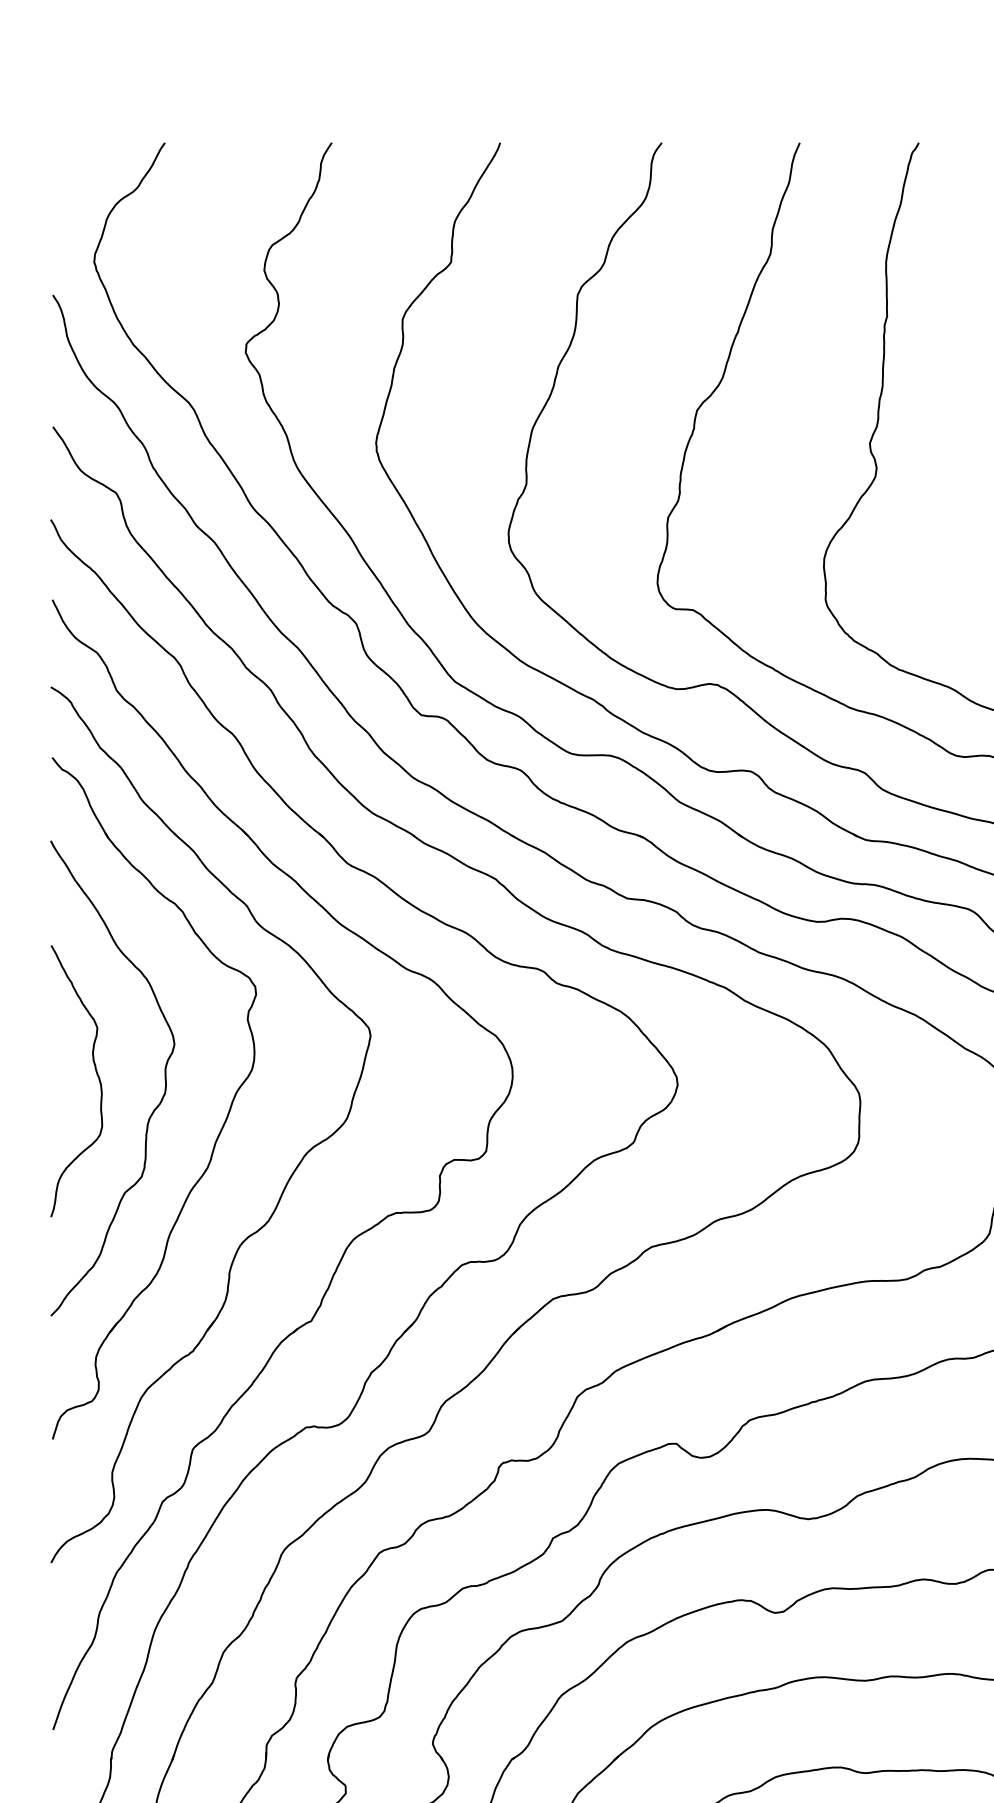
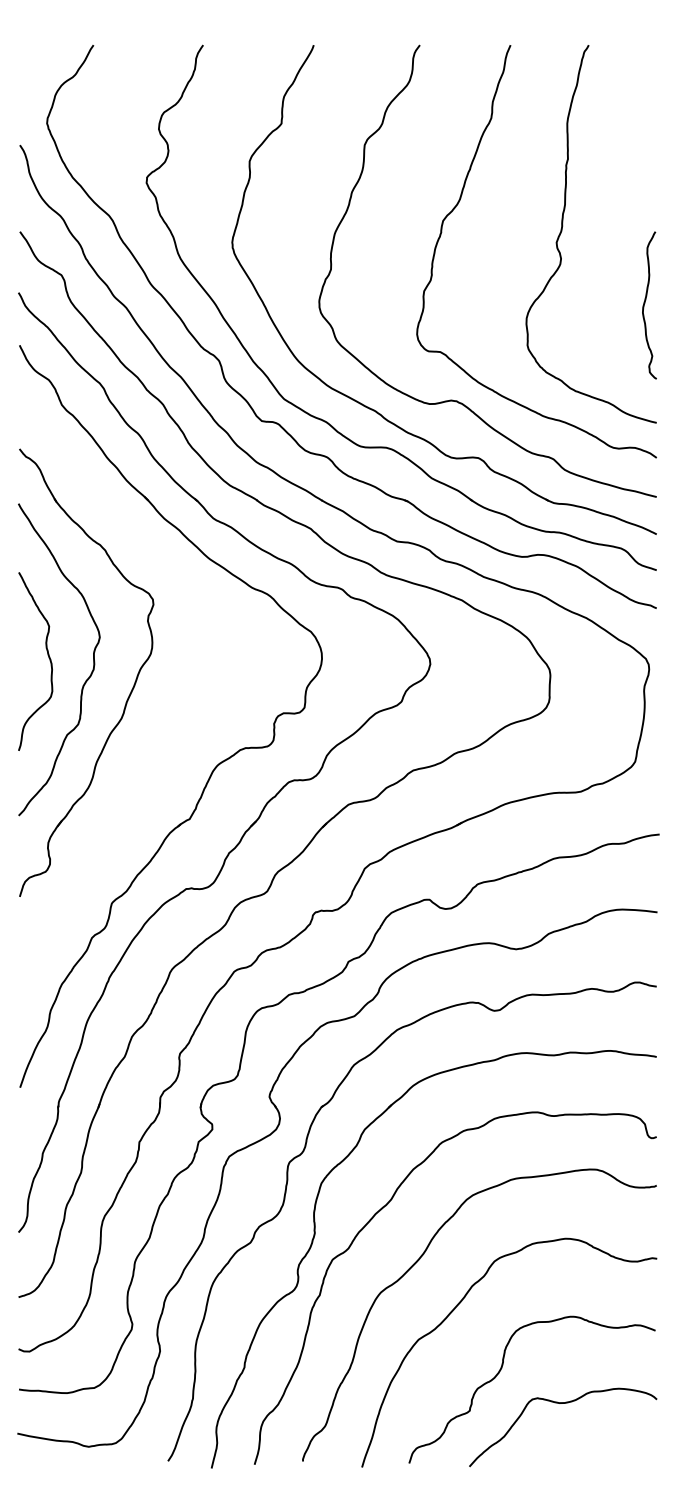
part: (289, 1175) -> (175, 723), removed

